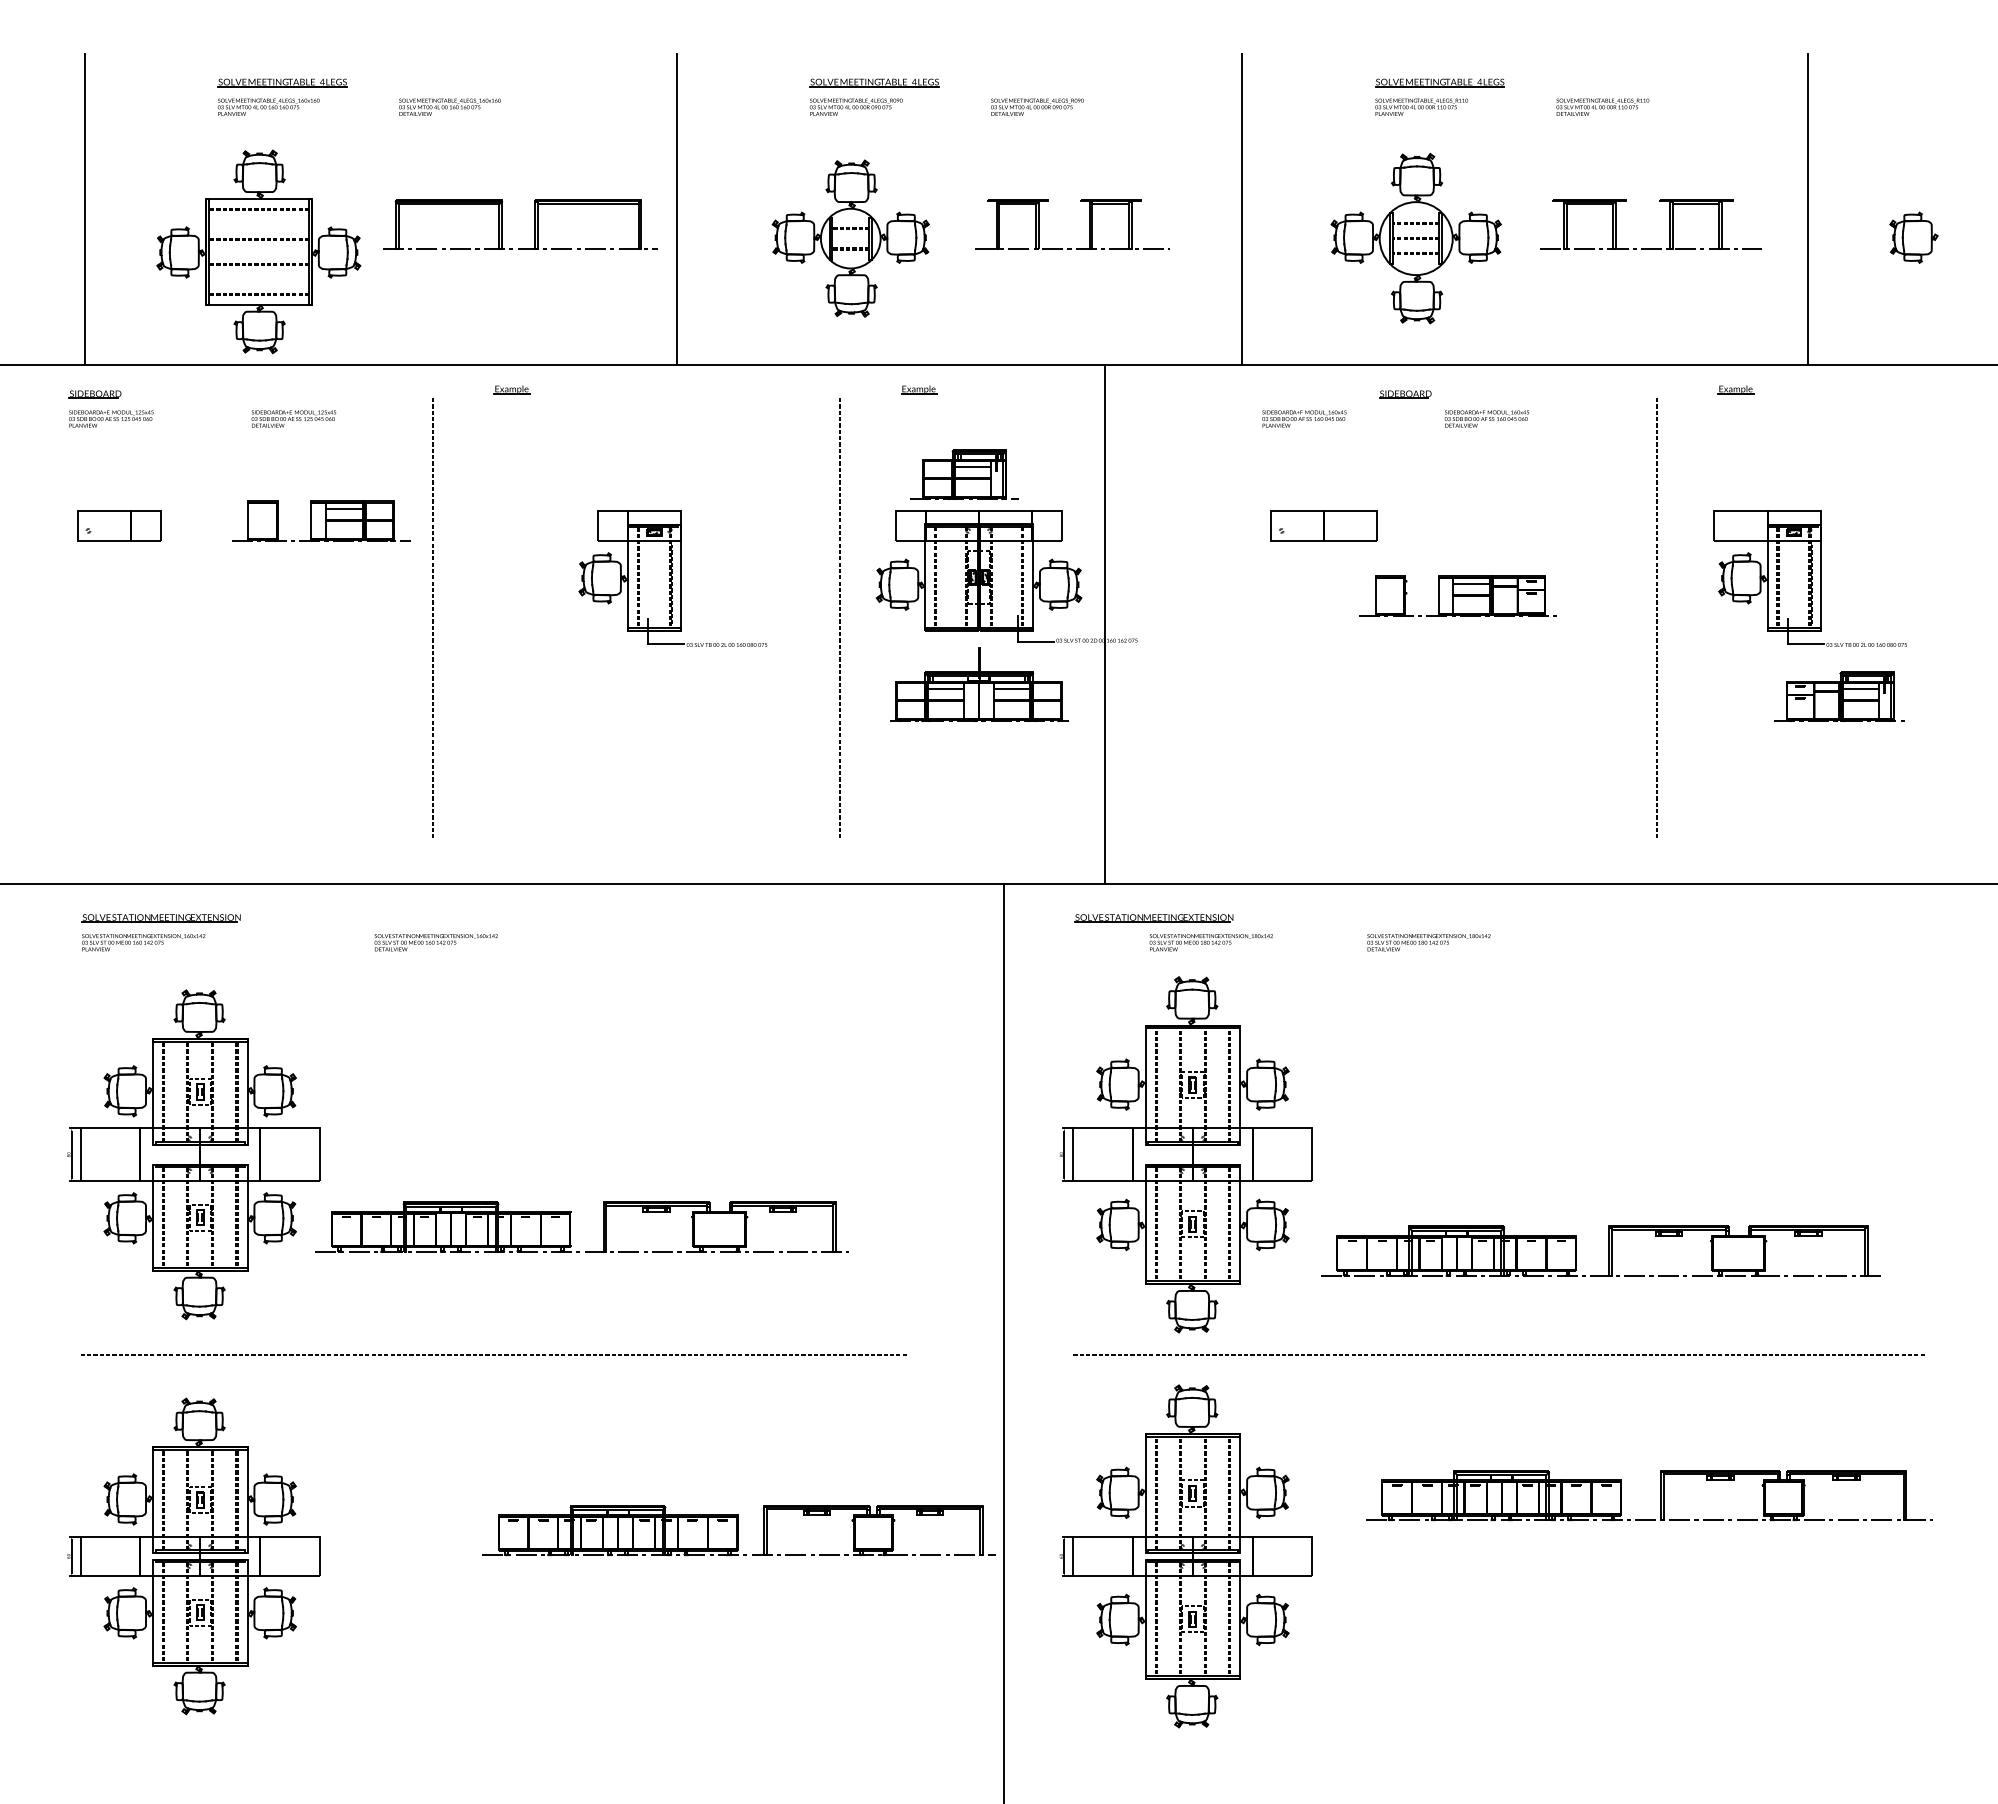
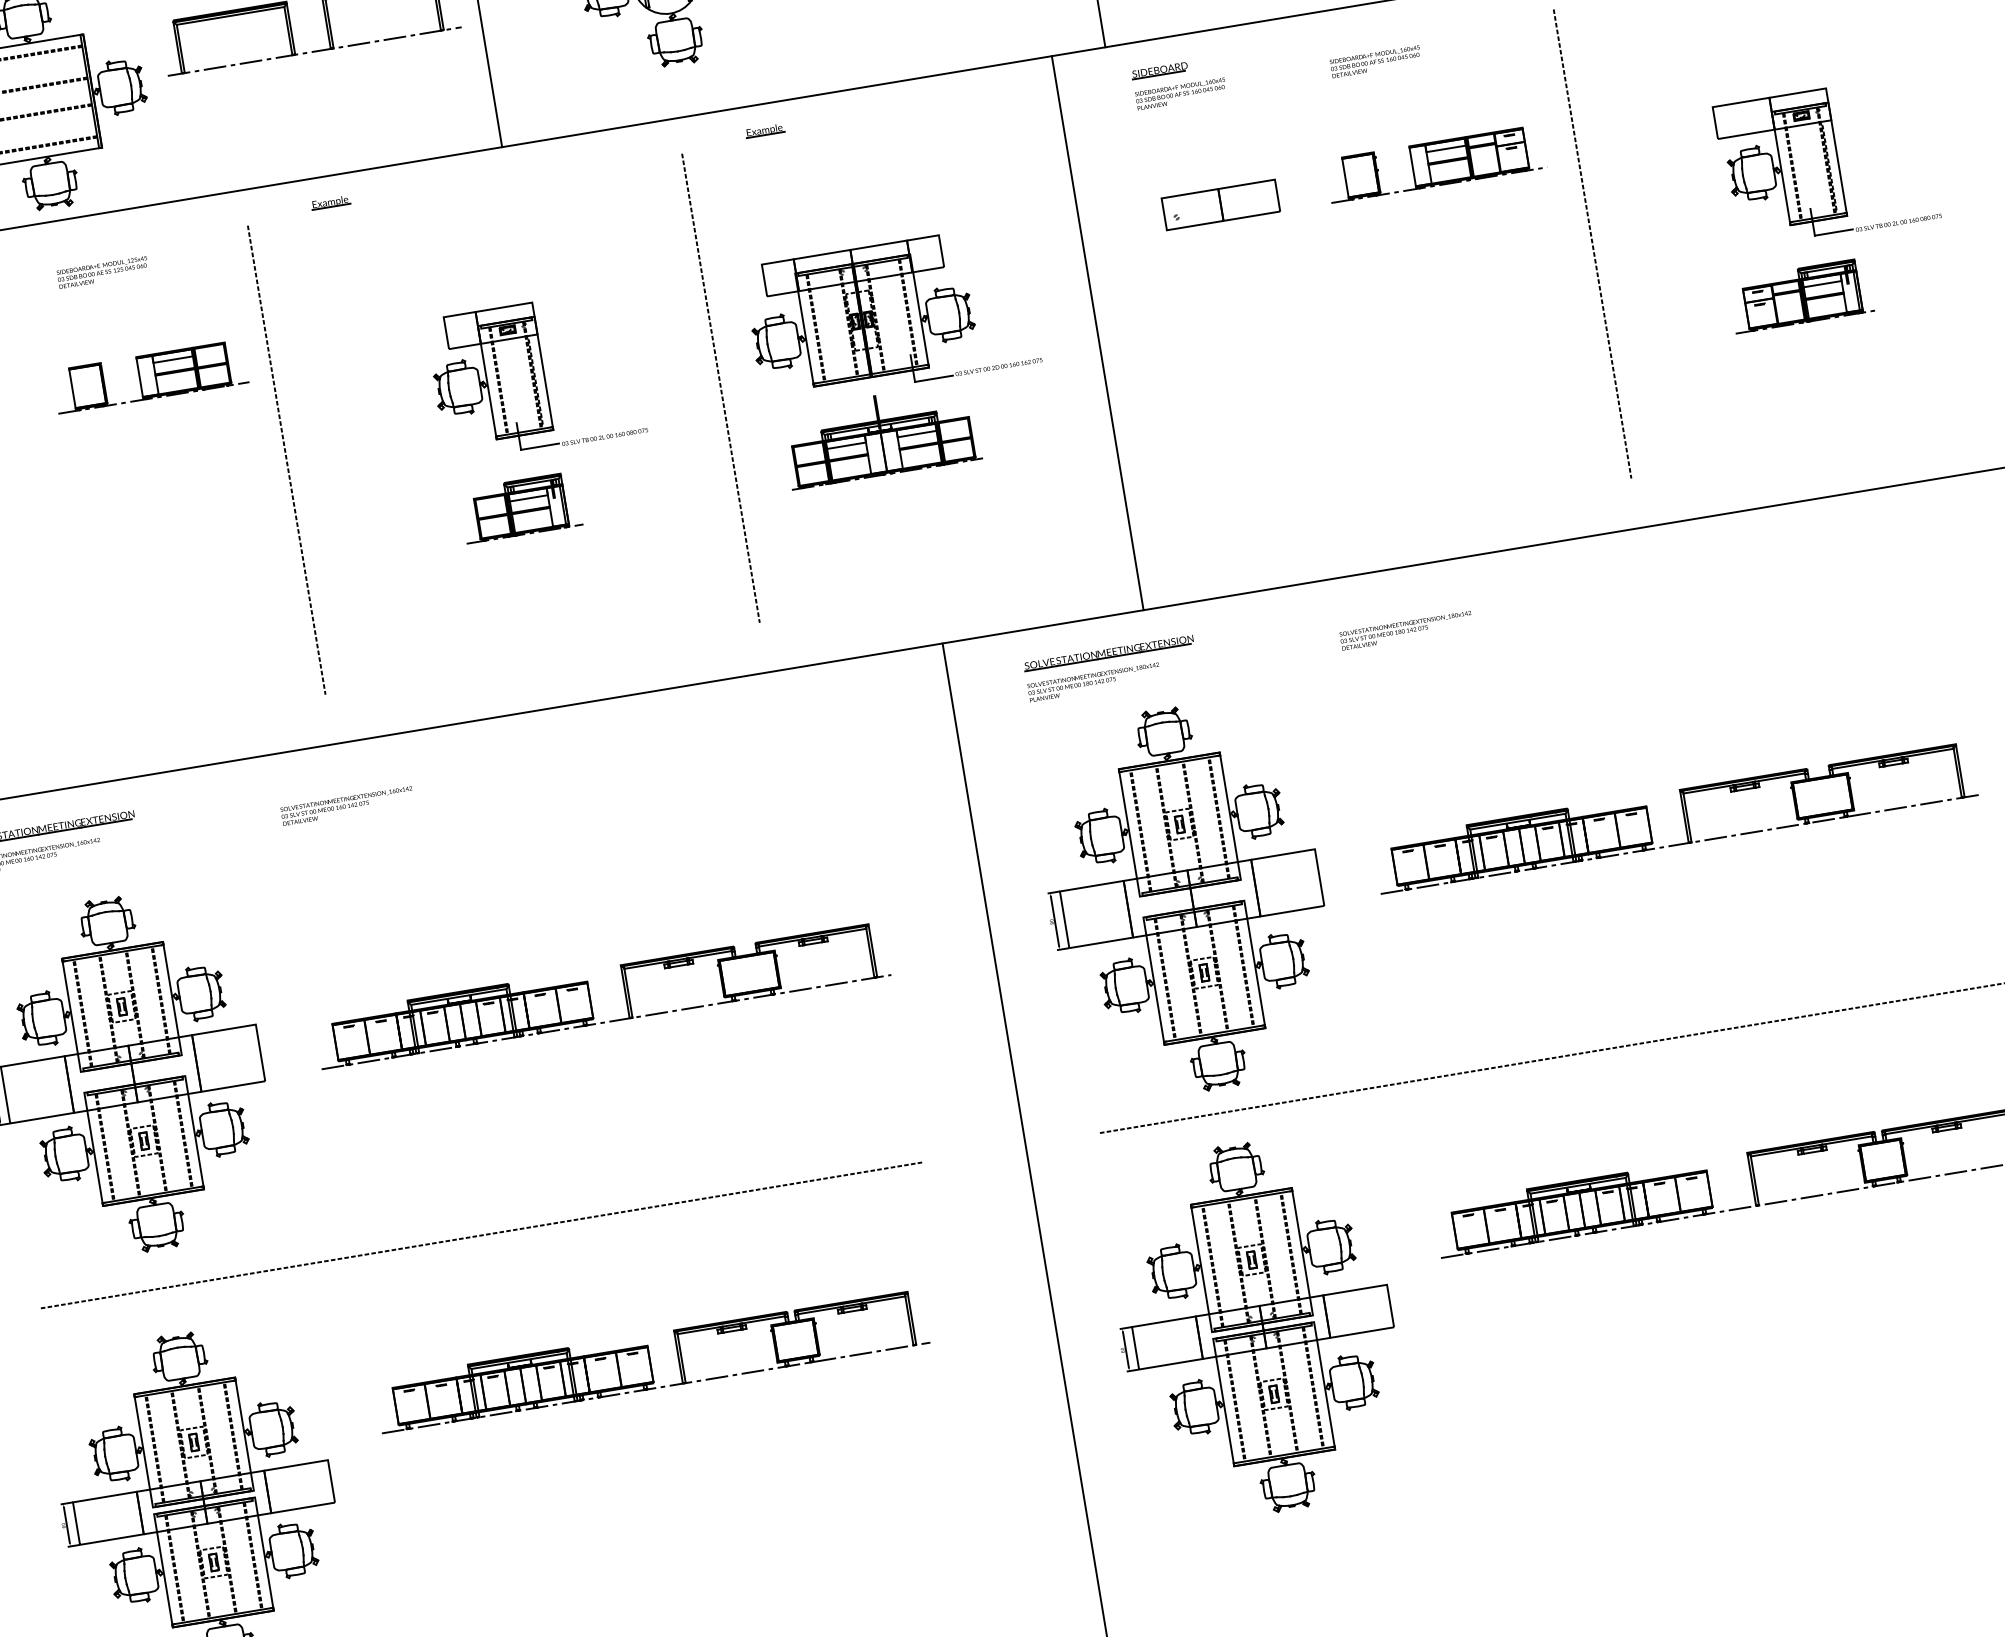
part: (1405, 394) -> (1159, 70), moved
part: (964, 474) -> (520, 507), moved
part: (1809, 578) -> (1826, 162), moved
part: (1457, 595) -> (1432, 163), moved
line: (1105, 624) -> (1098, 332), moved
text: (1210, 942) -> (1093, 682), moved
part: (570, 1226) -> (589, 996), moved
part: (1608, 1250) -> (1683, 815), moved
part: (738, 1530) -> (651, 1361), moved

